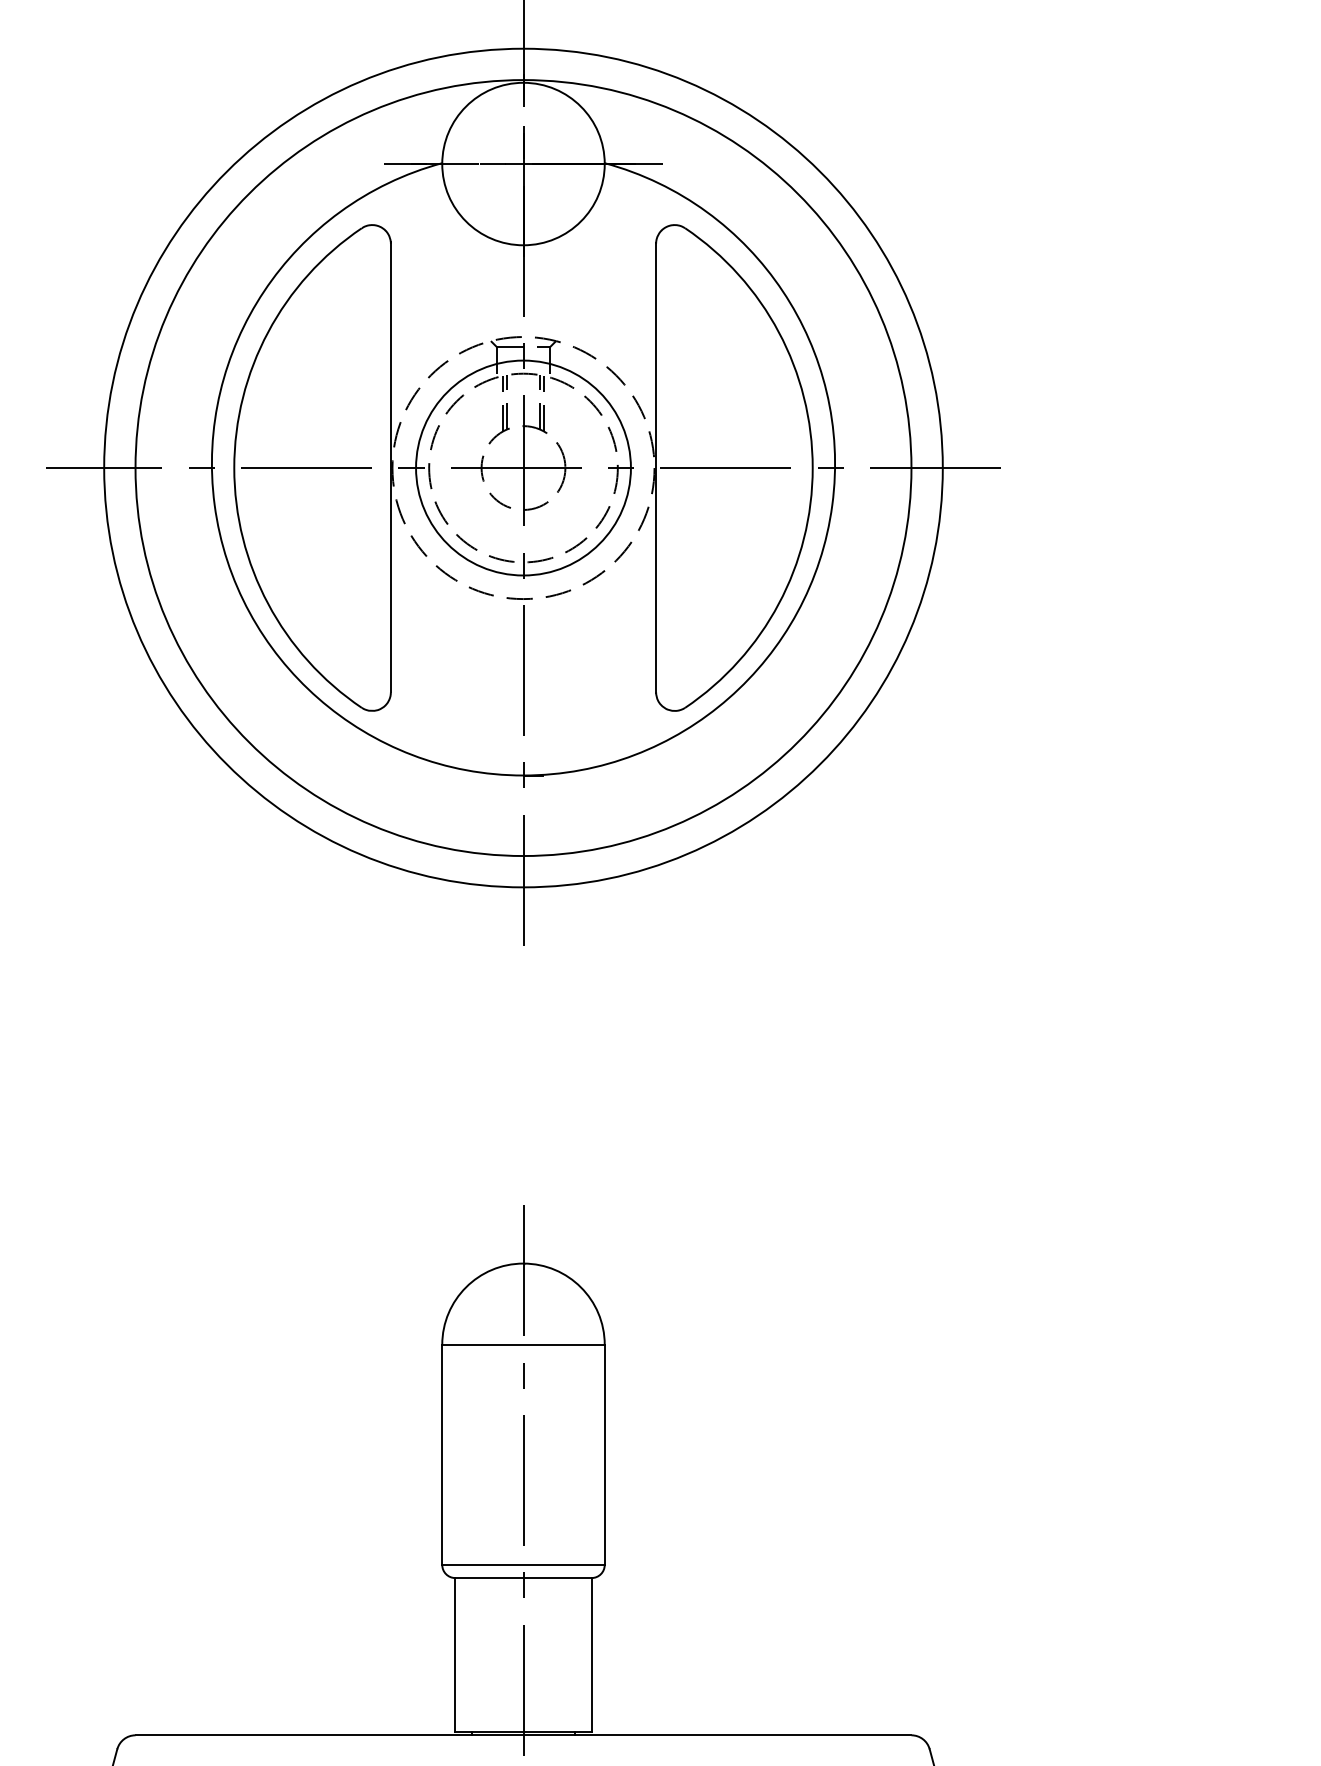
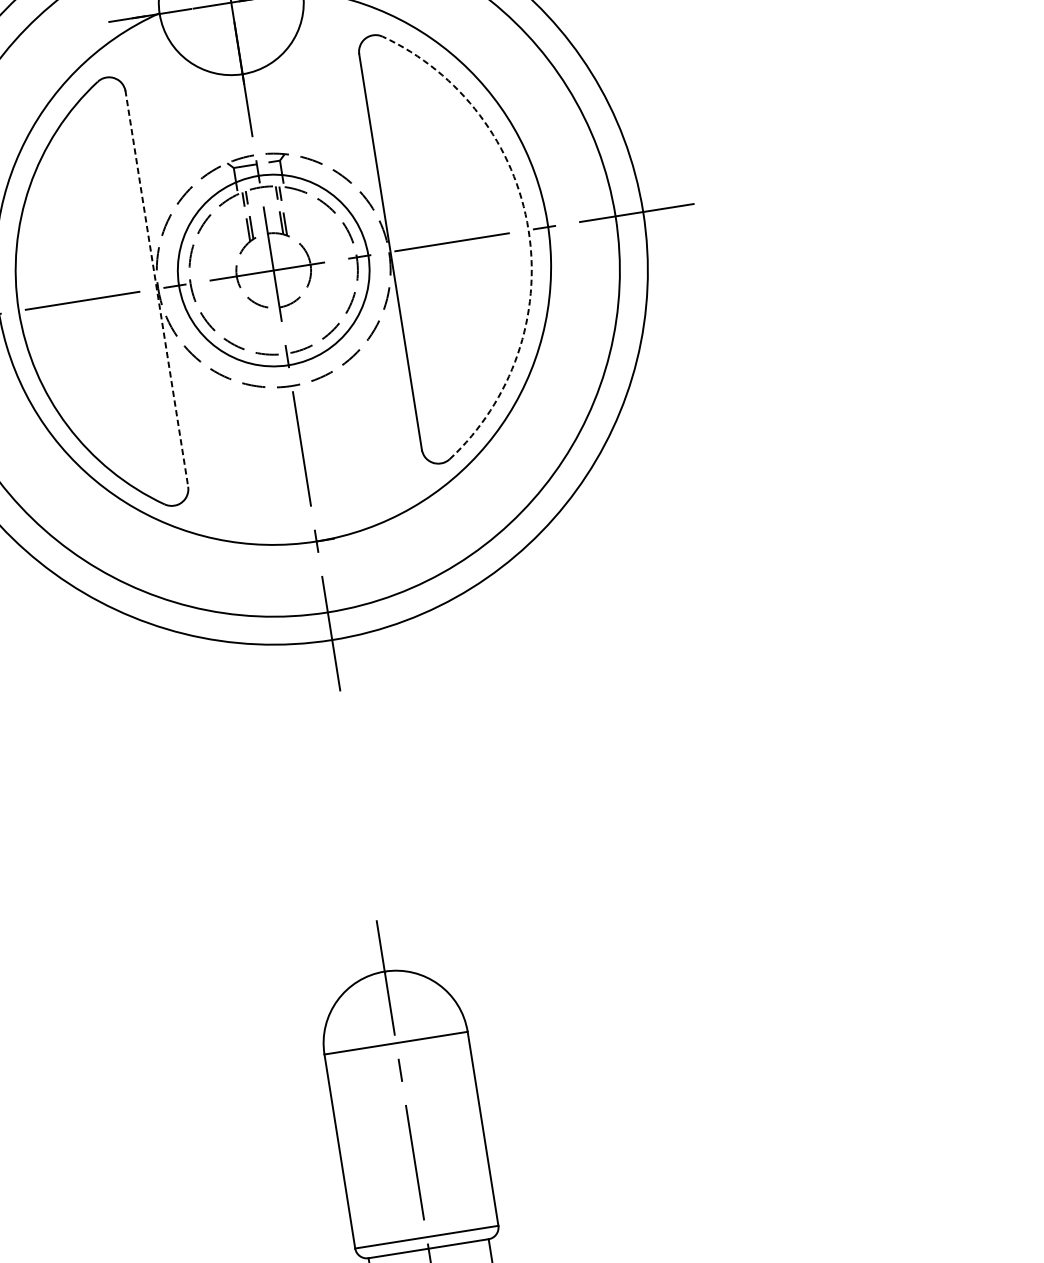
line: (390, 467) -> (156, 288), solid -> dashed
arc: (812, 468) -> (528, 230), solid -> dashed

